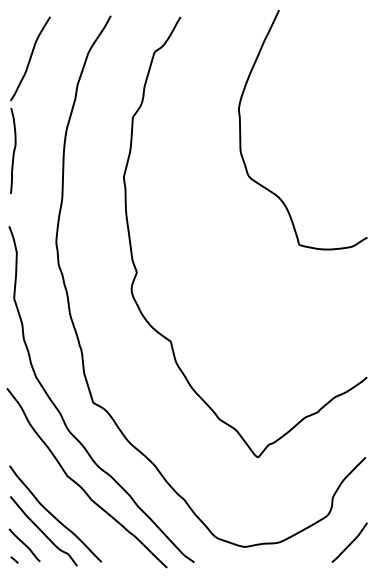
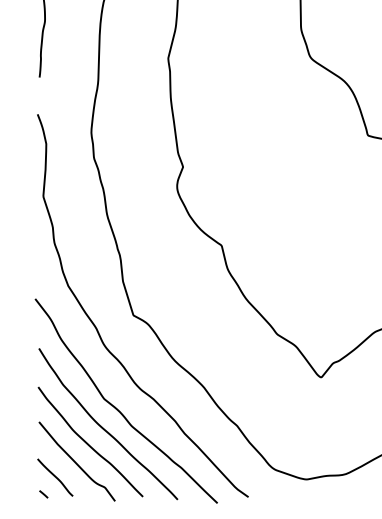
curve: (67, 501) -> (104, 427), added

